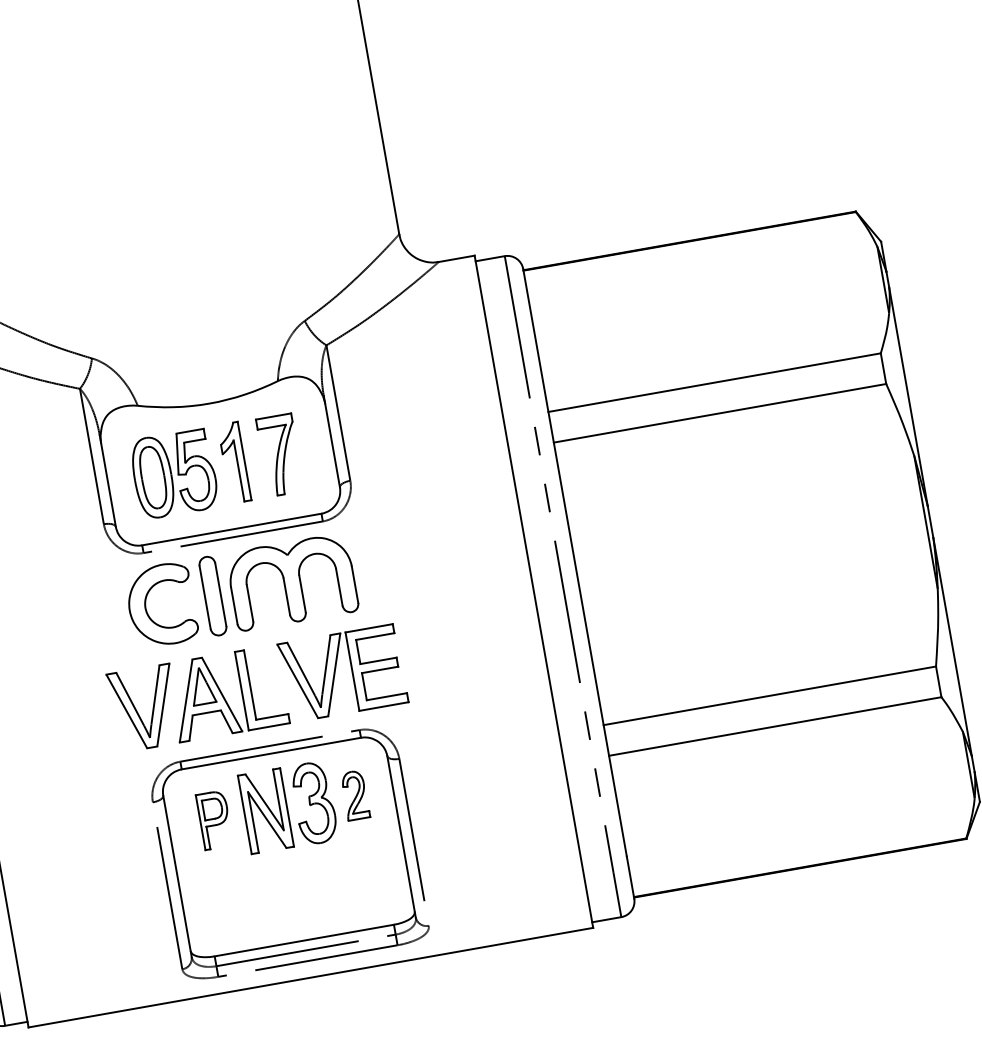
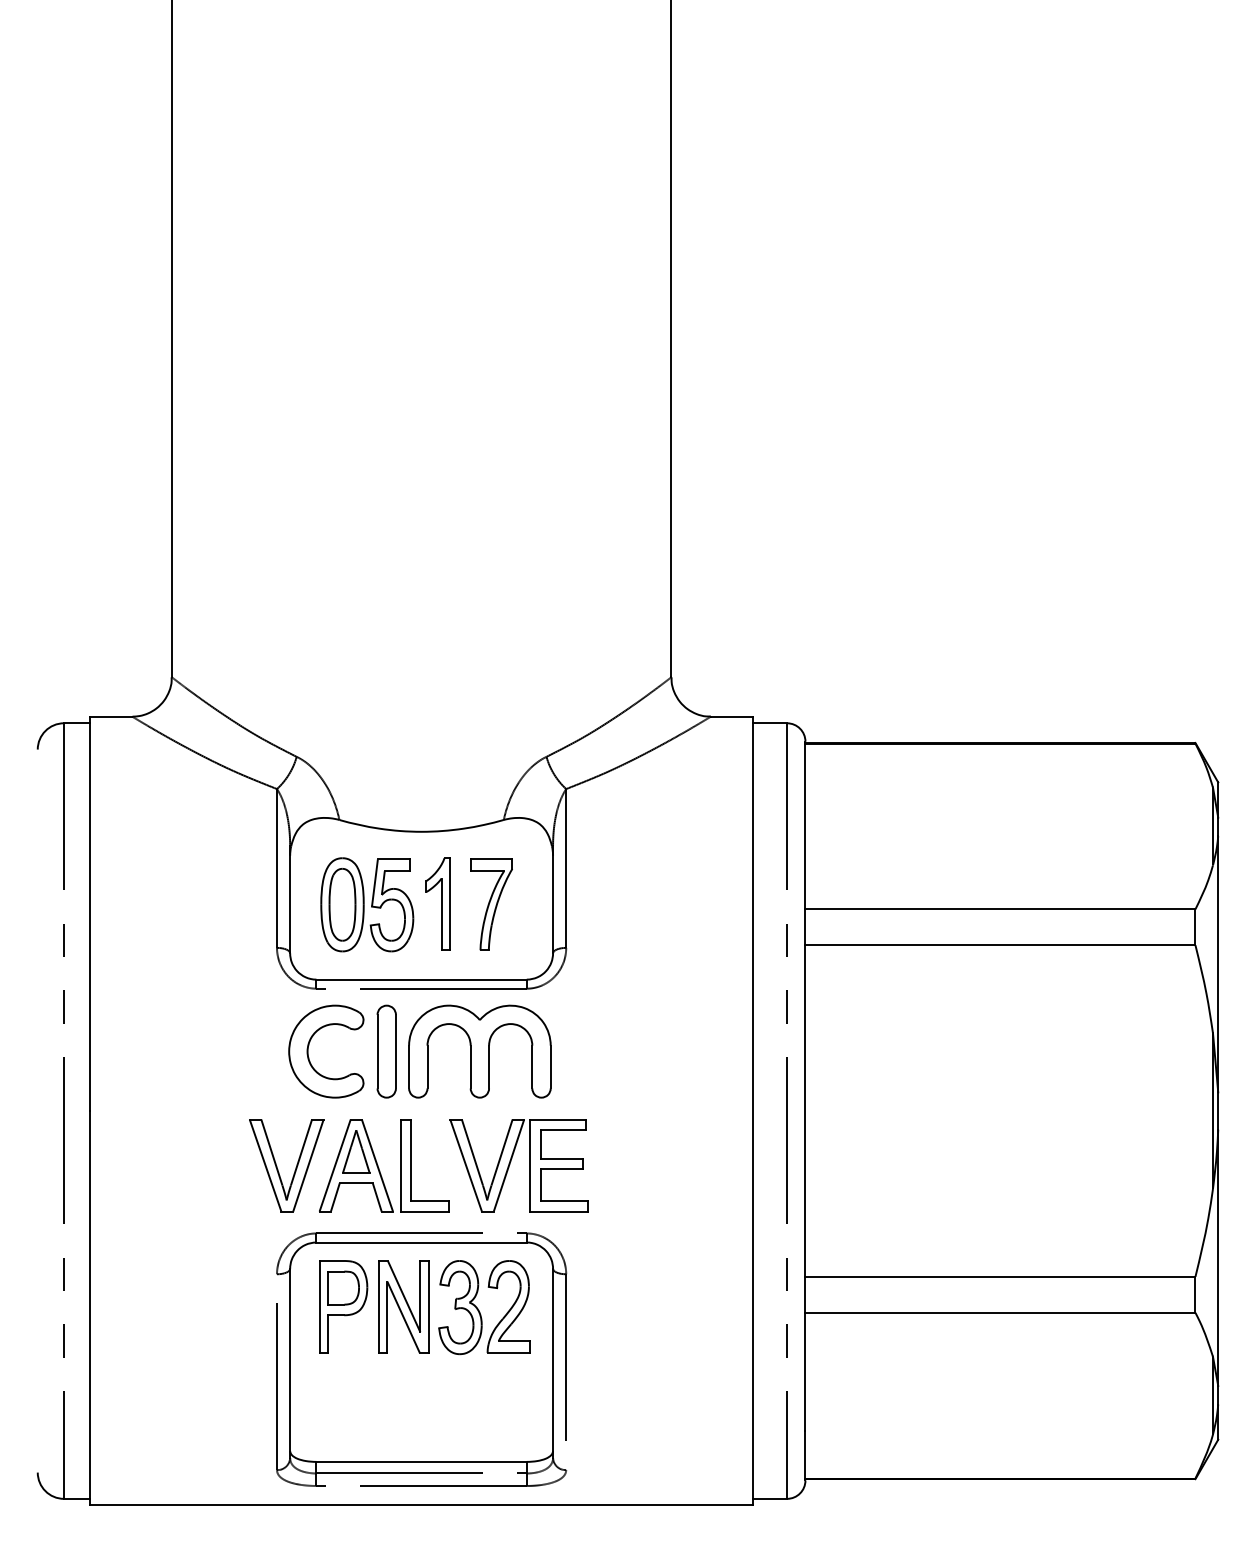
part: (355, 795) -> (508, 1306), size x1.67
part: (214, 819) -> (343, 1306), size x1.43

